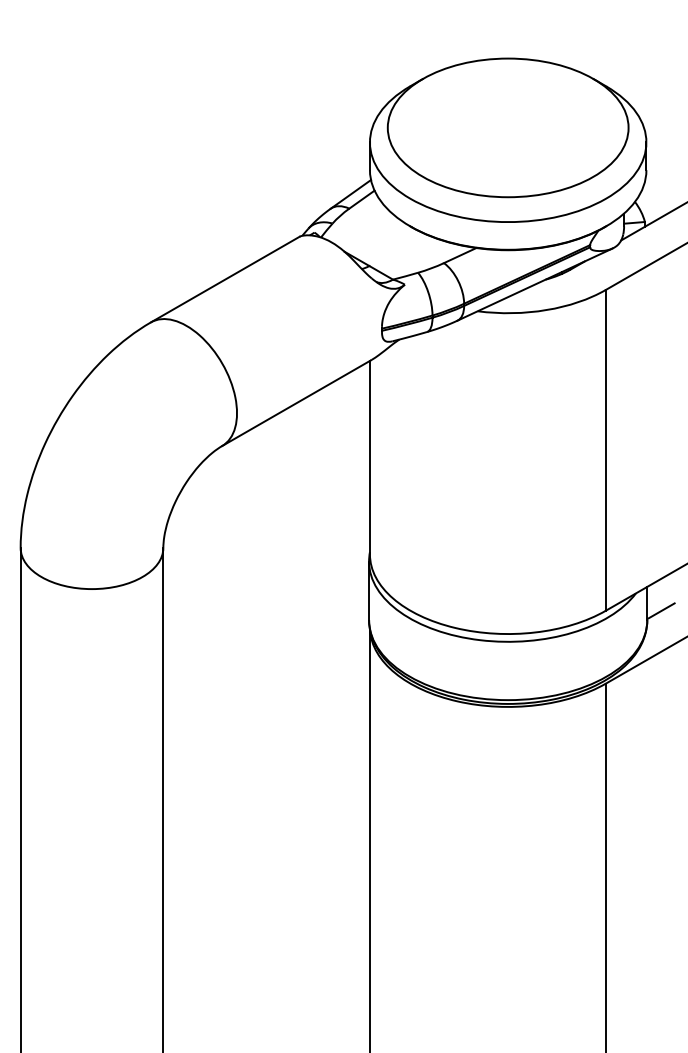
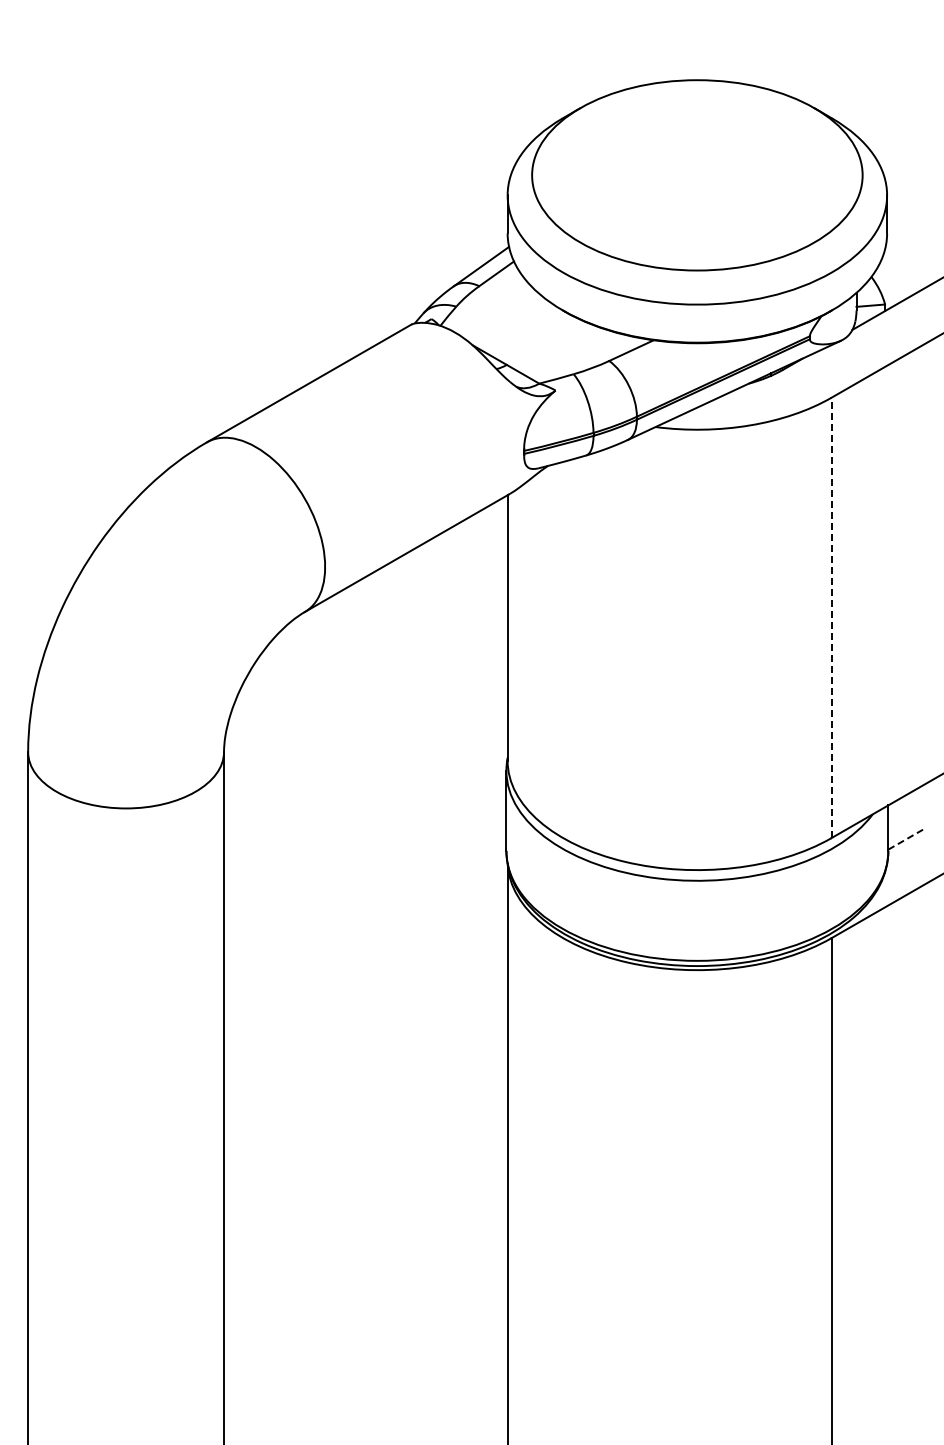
line: (605, 450) -> (831, 617), solid -> dashed
line: (661, 611) -> (907, 838), solid -> dashed

